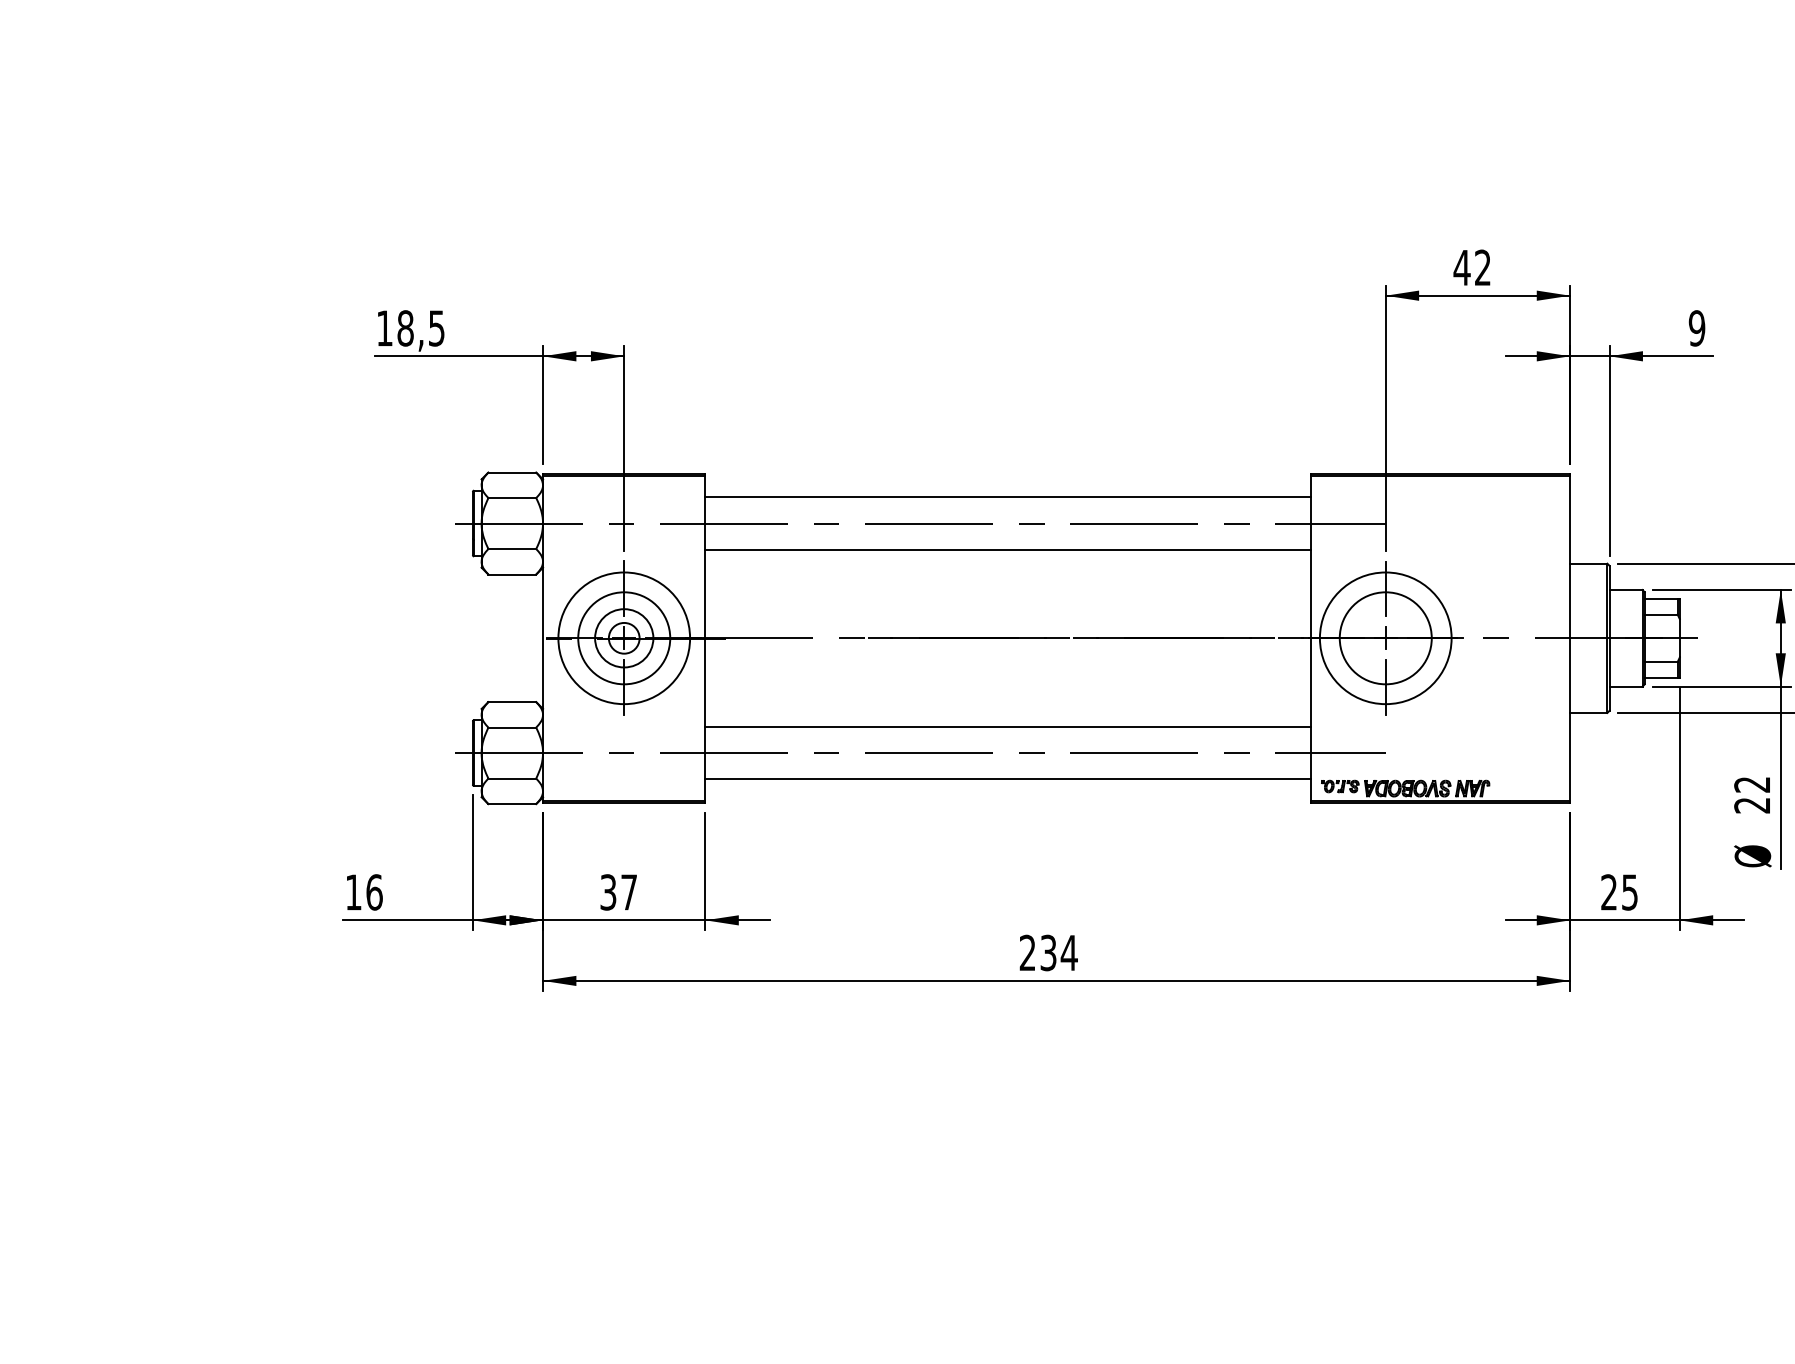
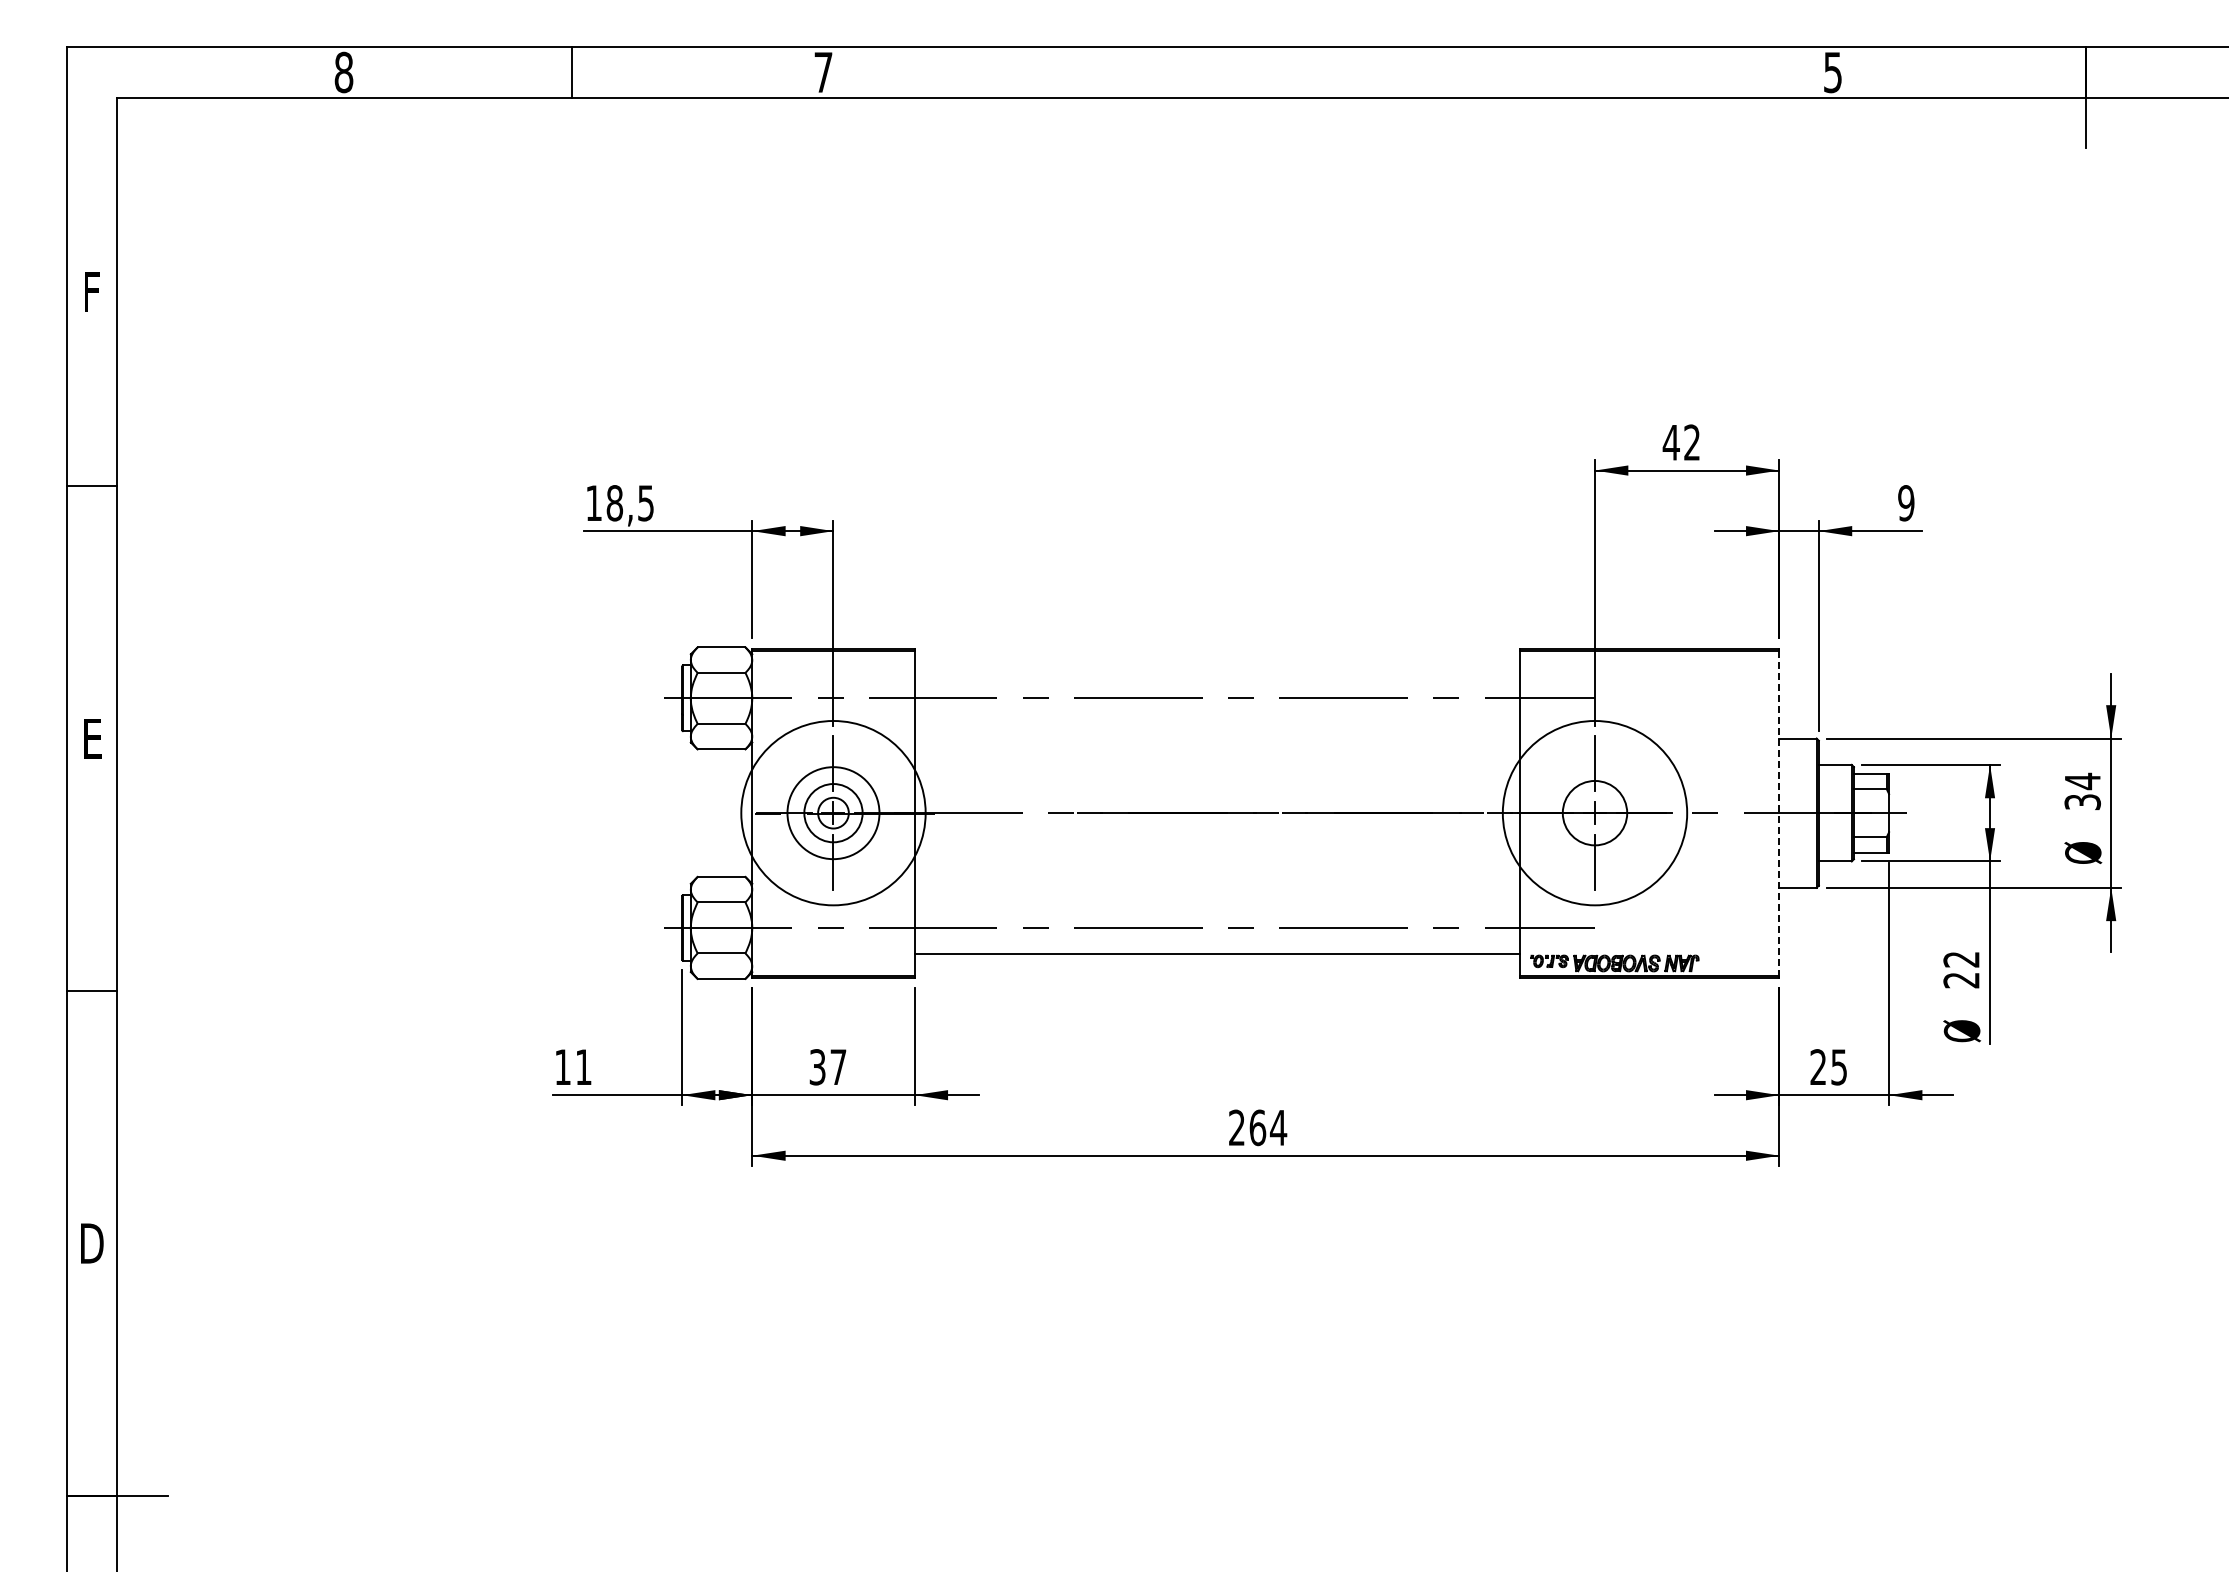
line: (1008, 497) -> (1217, 672), removed
line: (1008, 549) -> (1217, 724), removed
circle: (624, 638) -> (833, 813), size x1.4
circle: (1385, 638) -> (1594, 813), size x1.4
circle: (1386, 638) -> (1595, 813), size x0.7
line: (1570, 638) -> (1779, 813), solid -> dashed
line: (1008, 726) -> (1217, 901), removed
text: (374, 892) -> (583, 1067), 16 -> 11
text: (1048, 952) -> (1257, 1127), 234 -> 264

